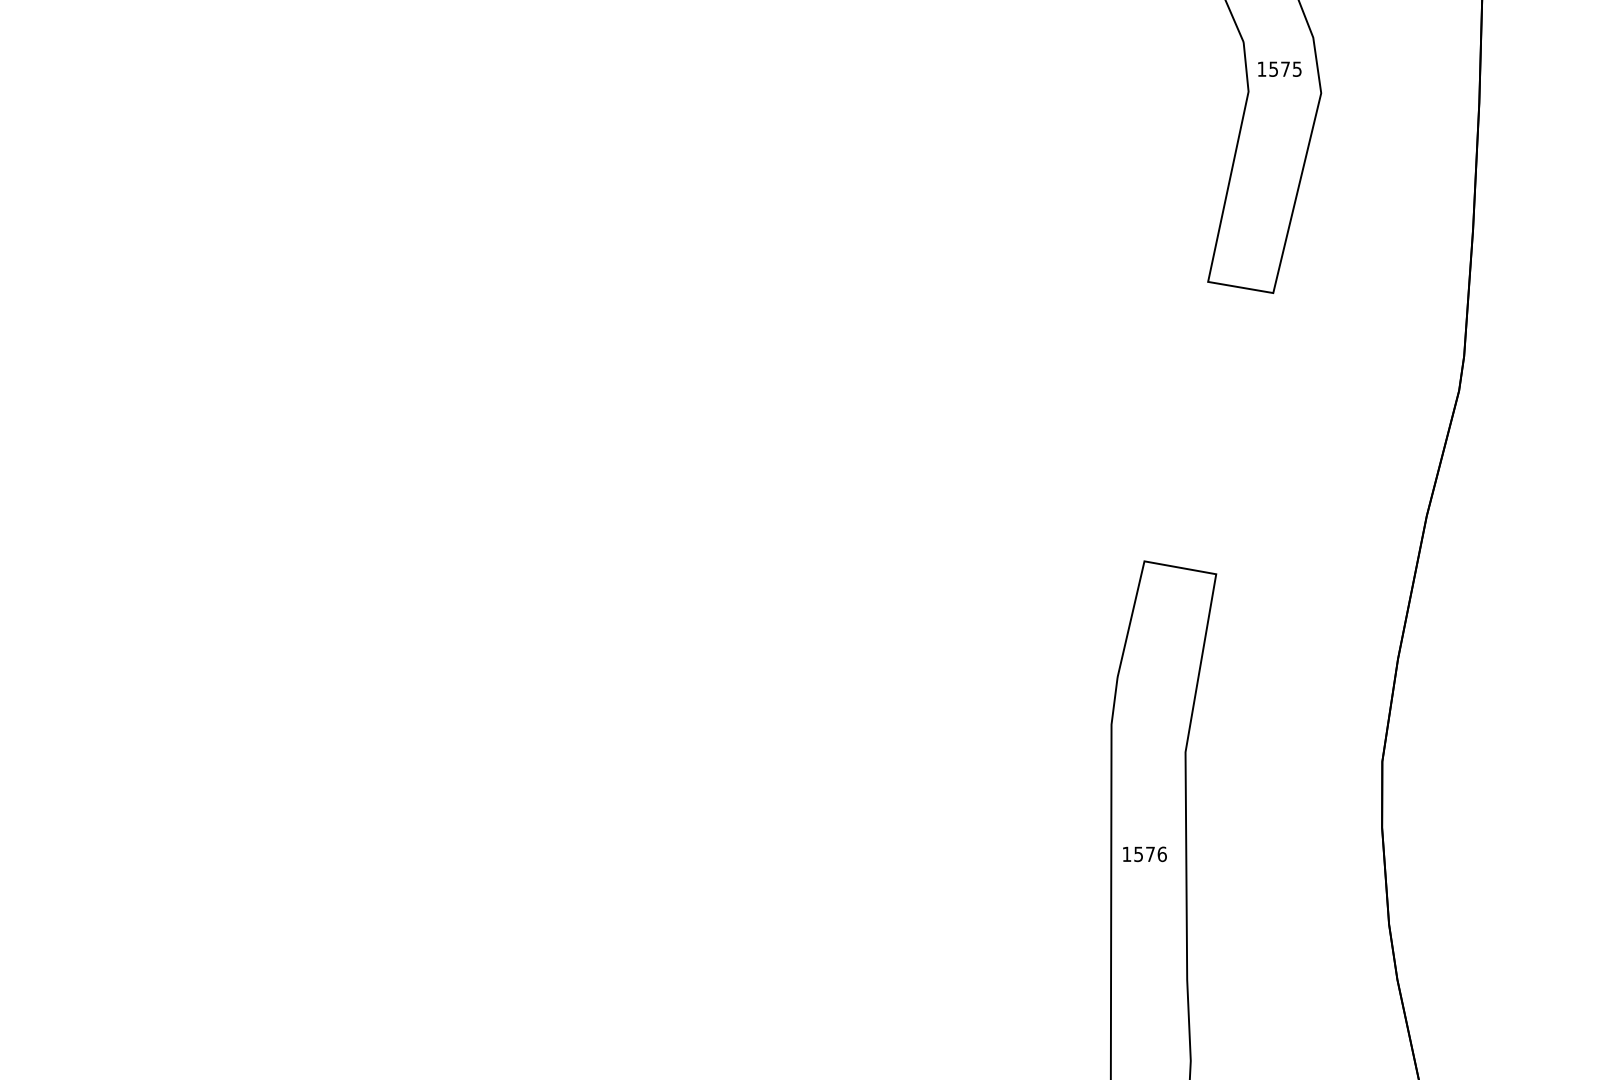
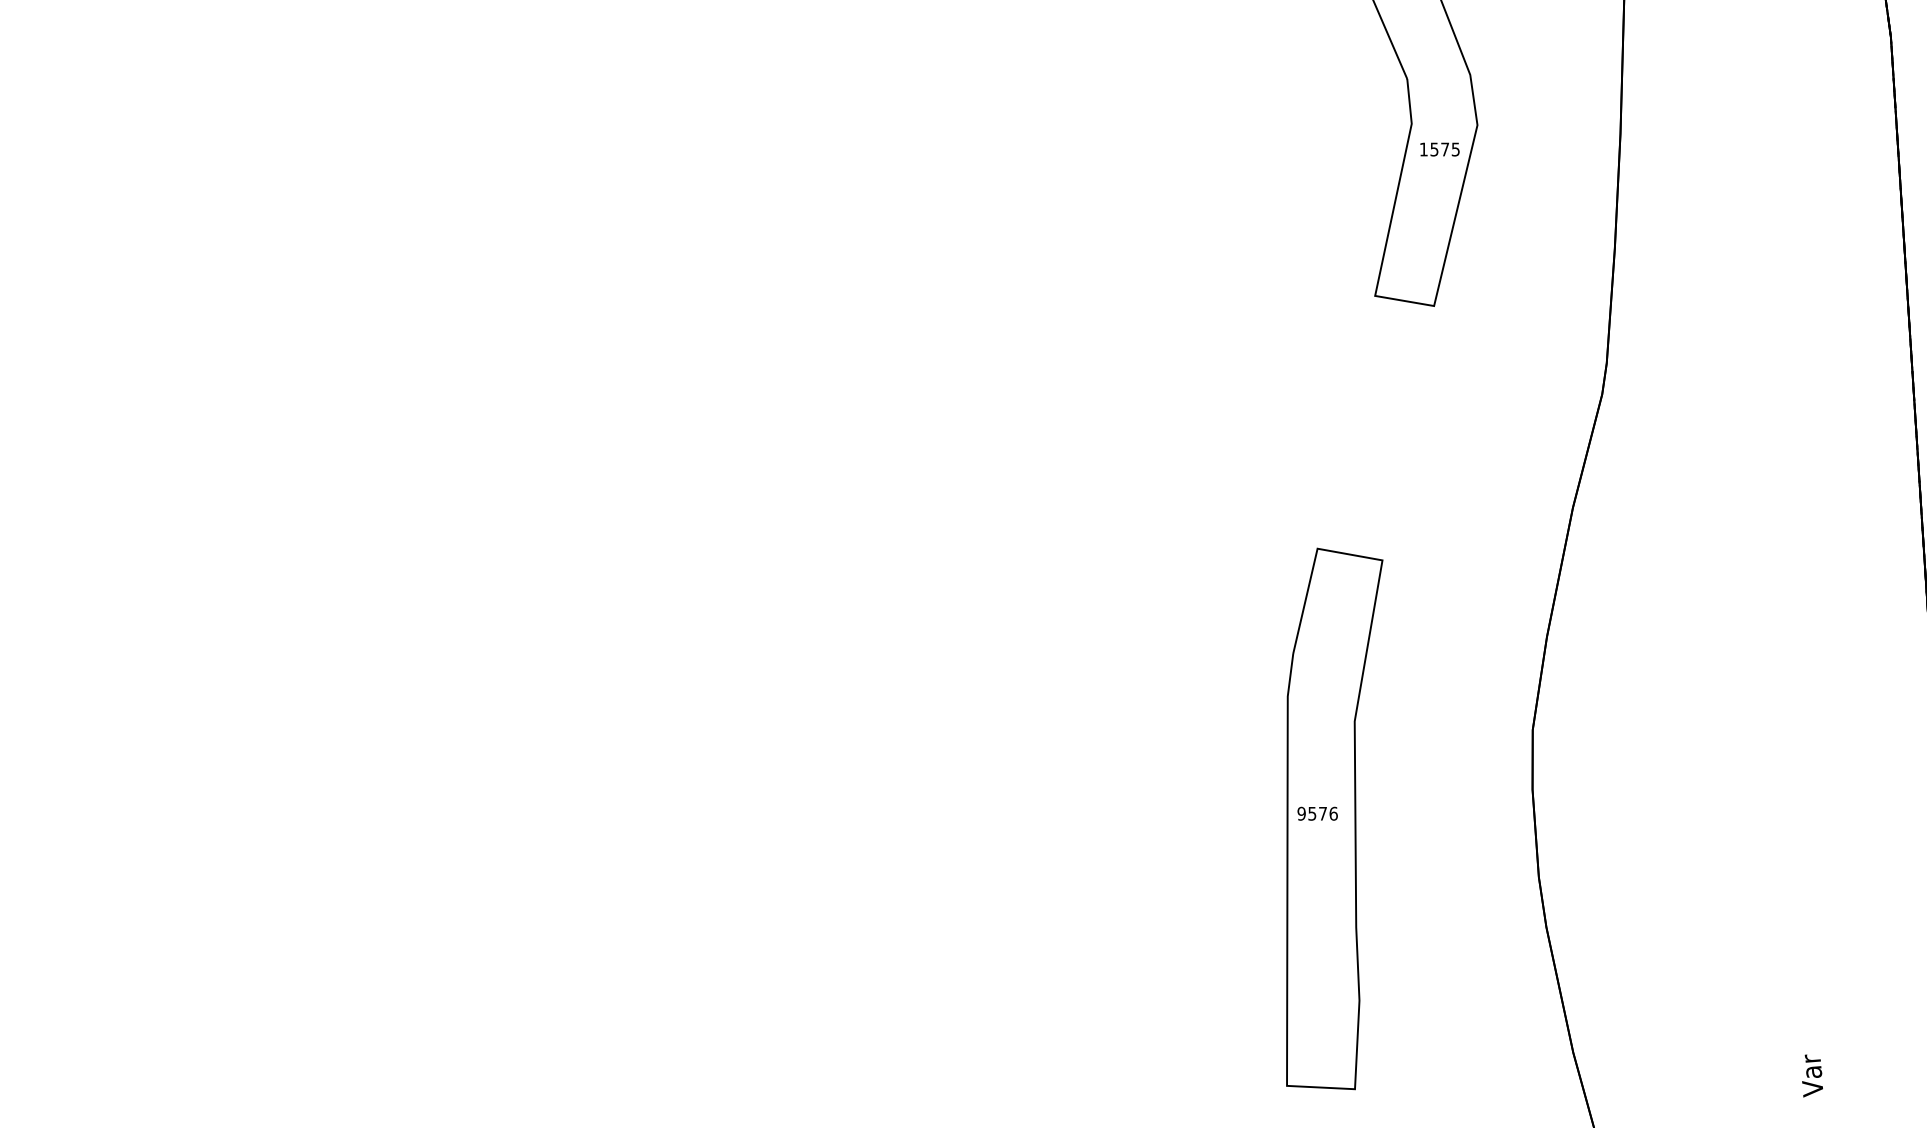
text: (1279, 69) -> (1439, 149), moved
text: (1126, 854) -> (1301, 813), 1576 -> 9576

